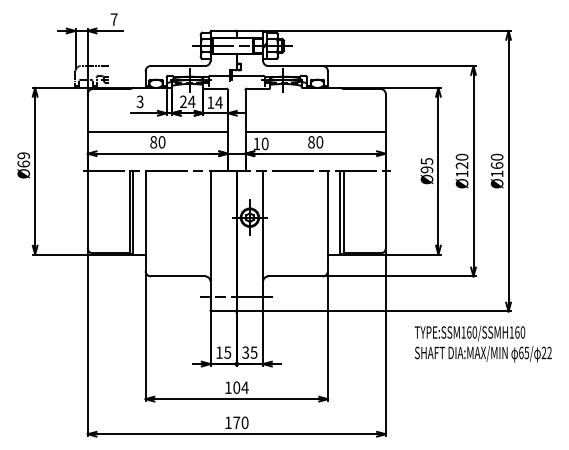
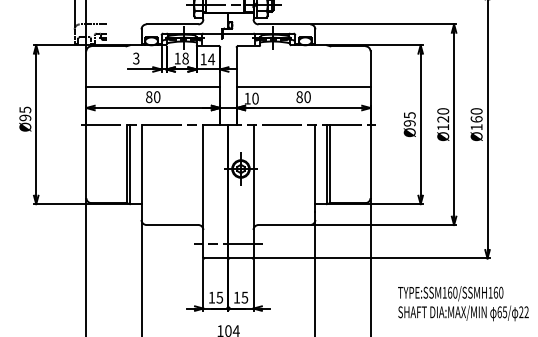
text: (187, 101) -> (181, 58), 24 -> 18
text: (23, 159) -> (25, 113), Ø69 -> Ø95
text: (482, 343) -> (462, 303), moved
text: (245, 352) -> (236, 297), 35 -> 15

